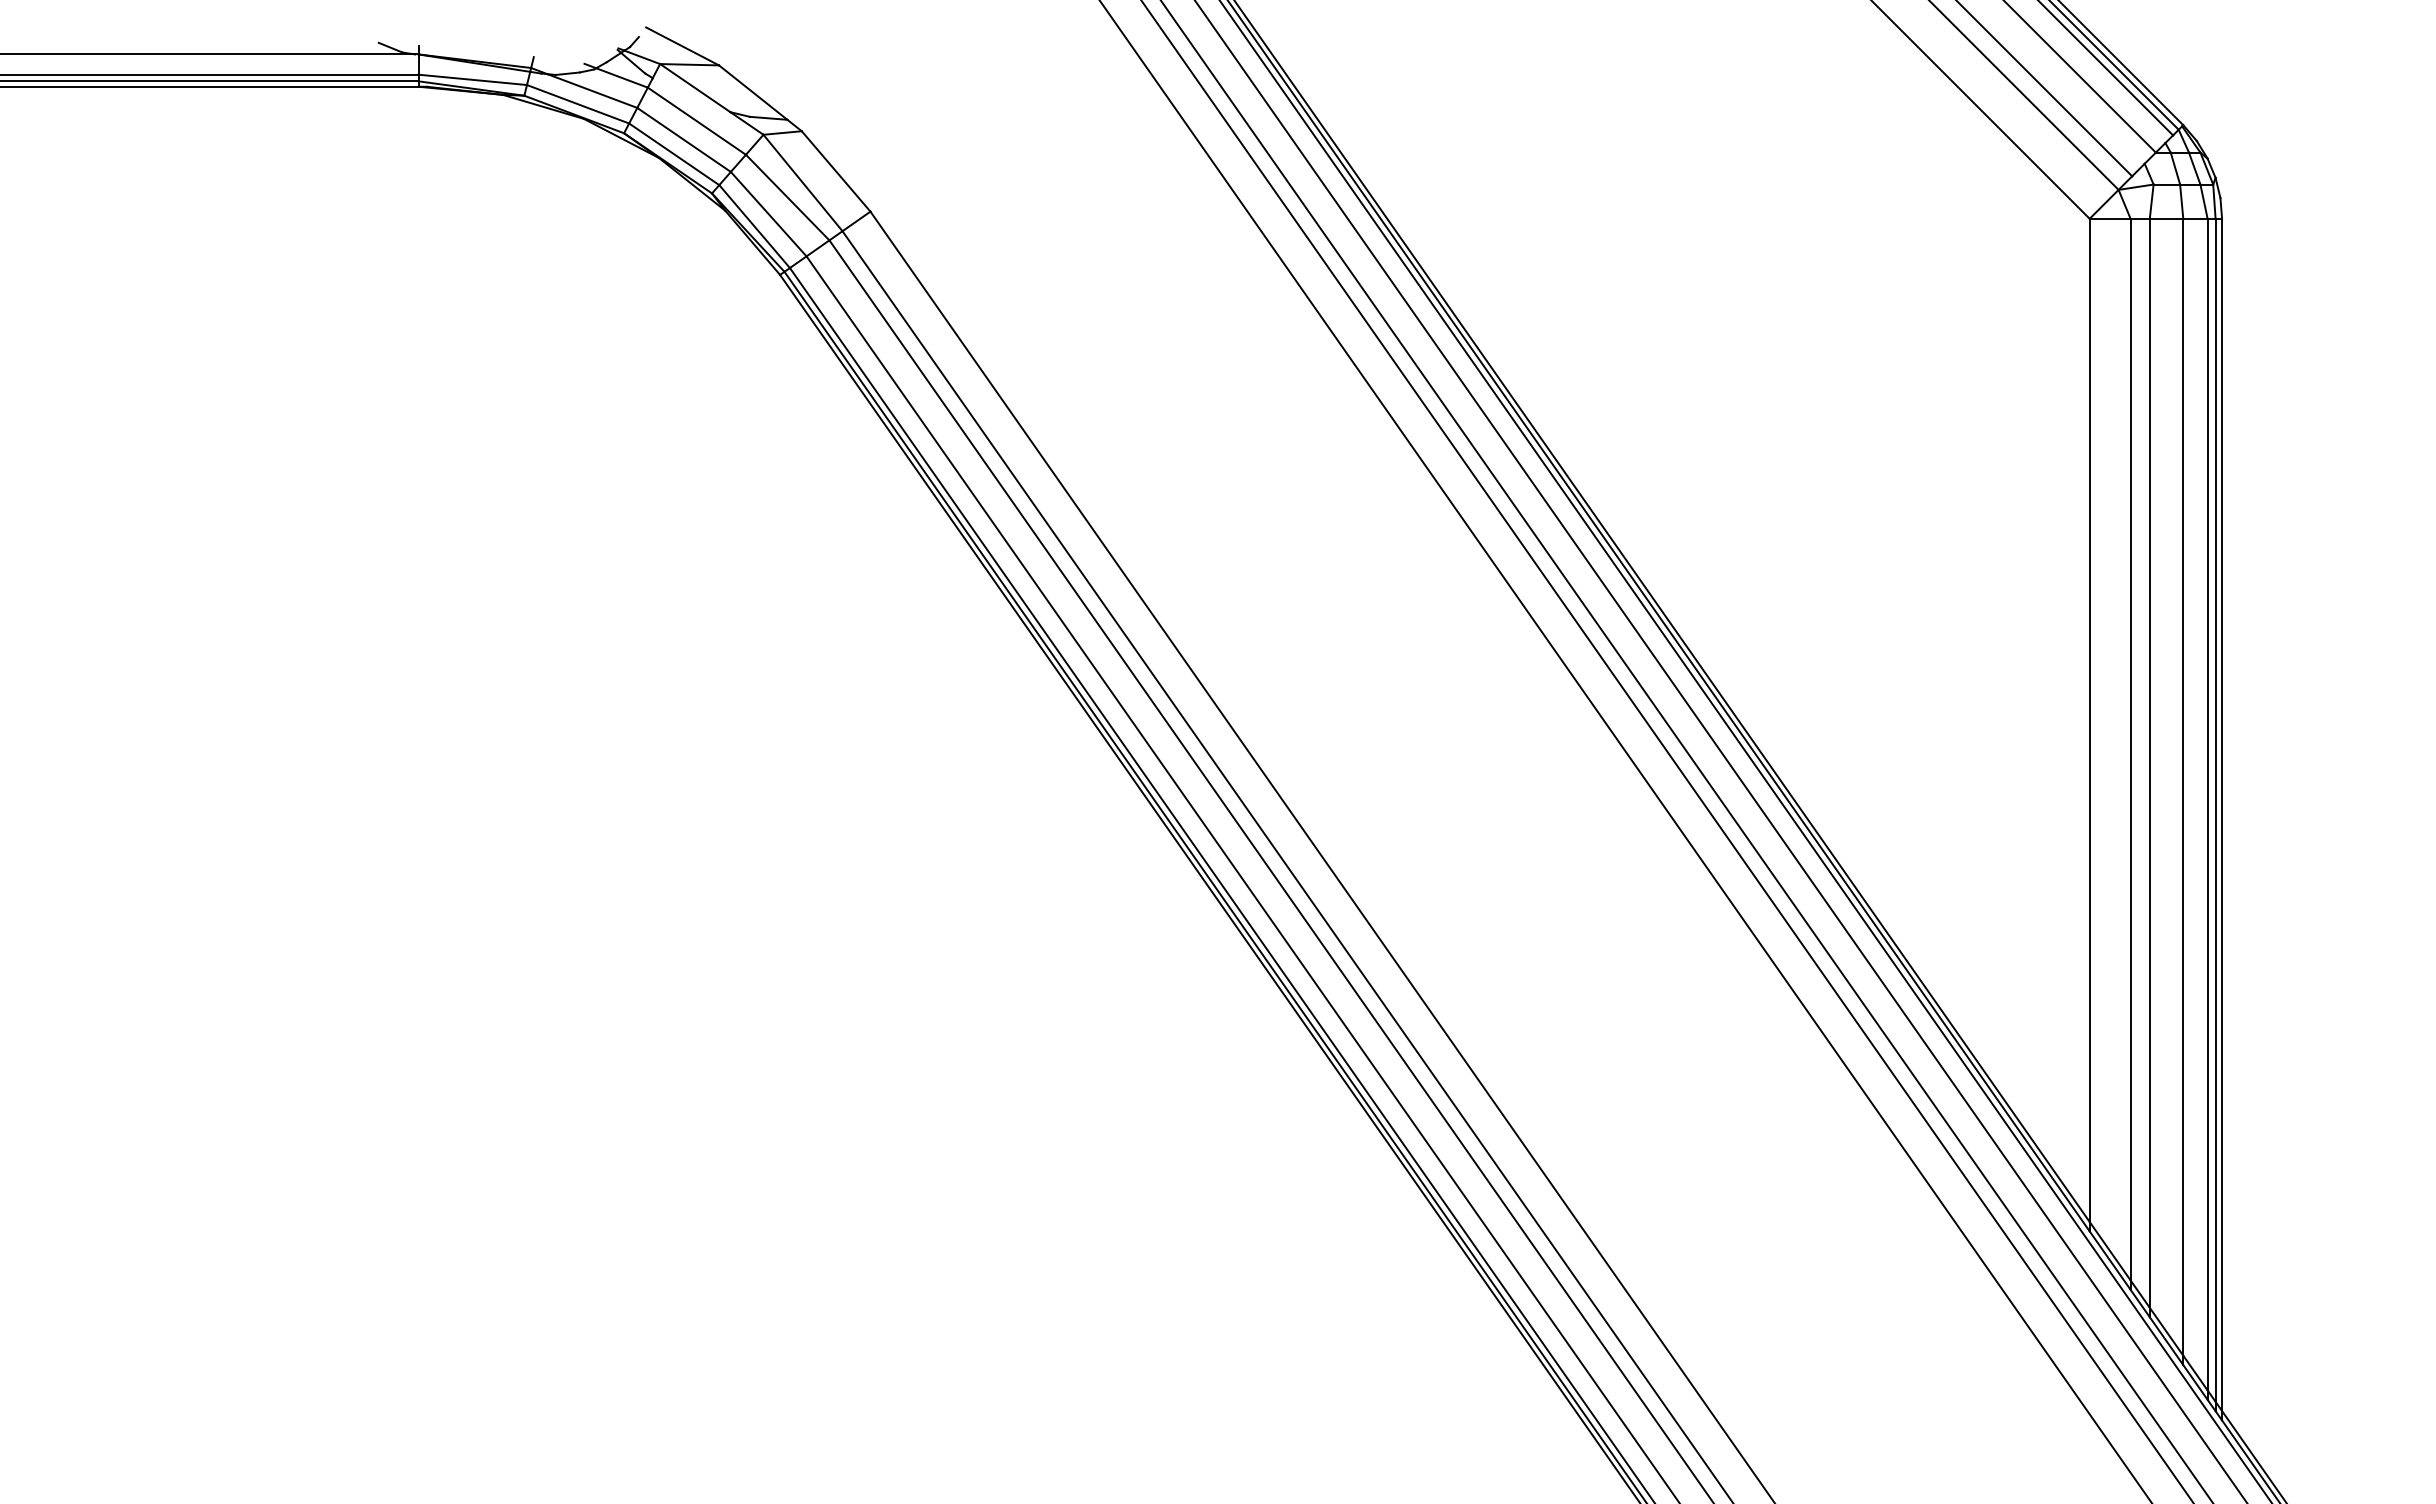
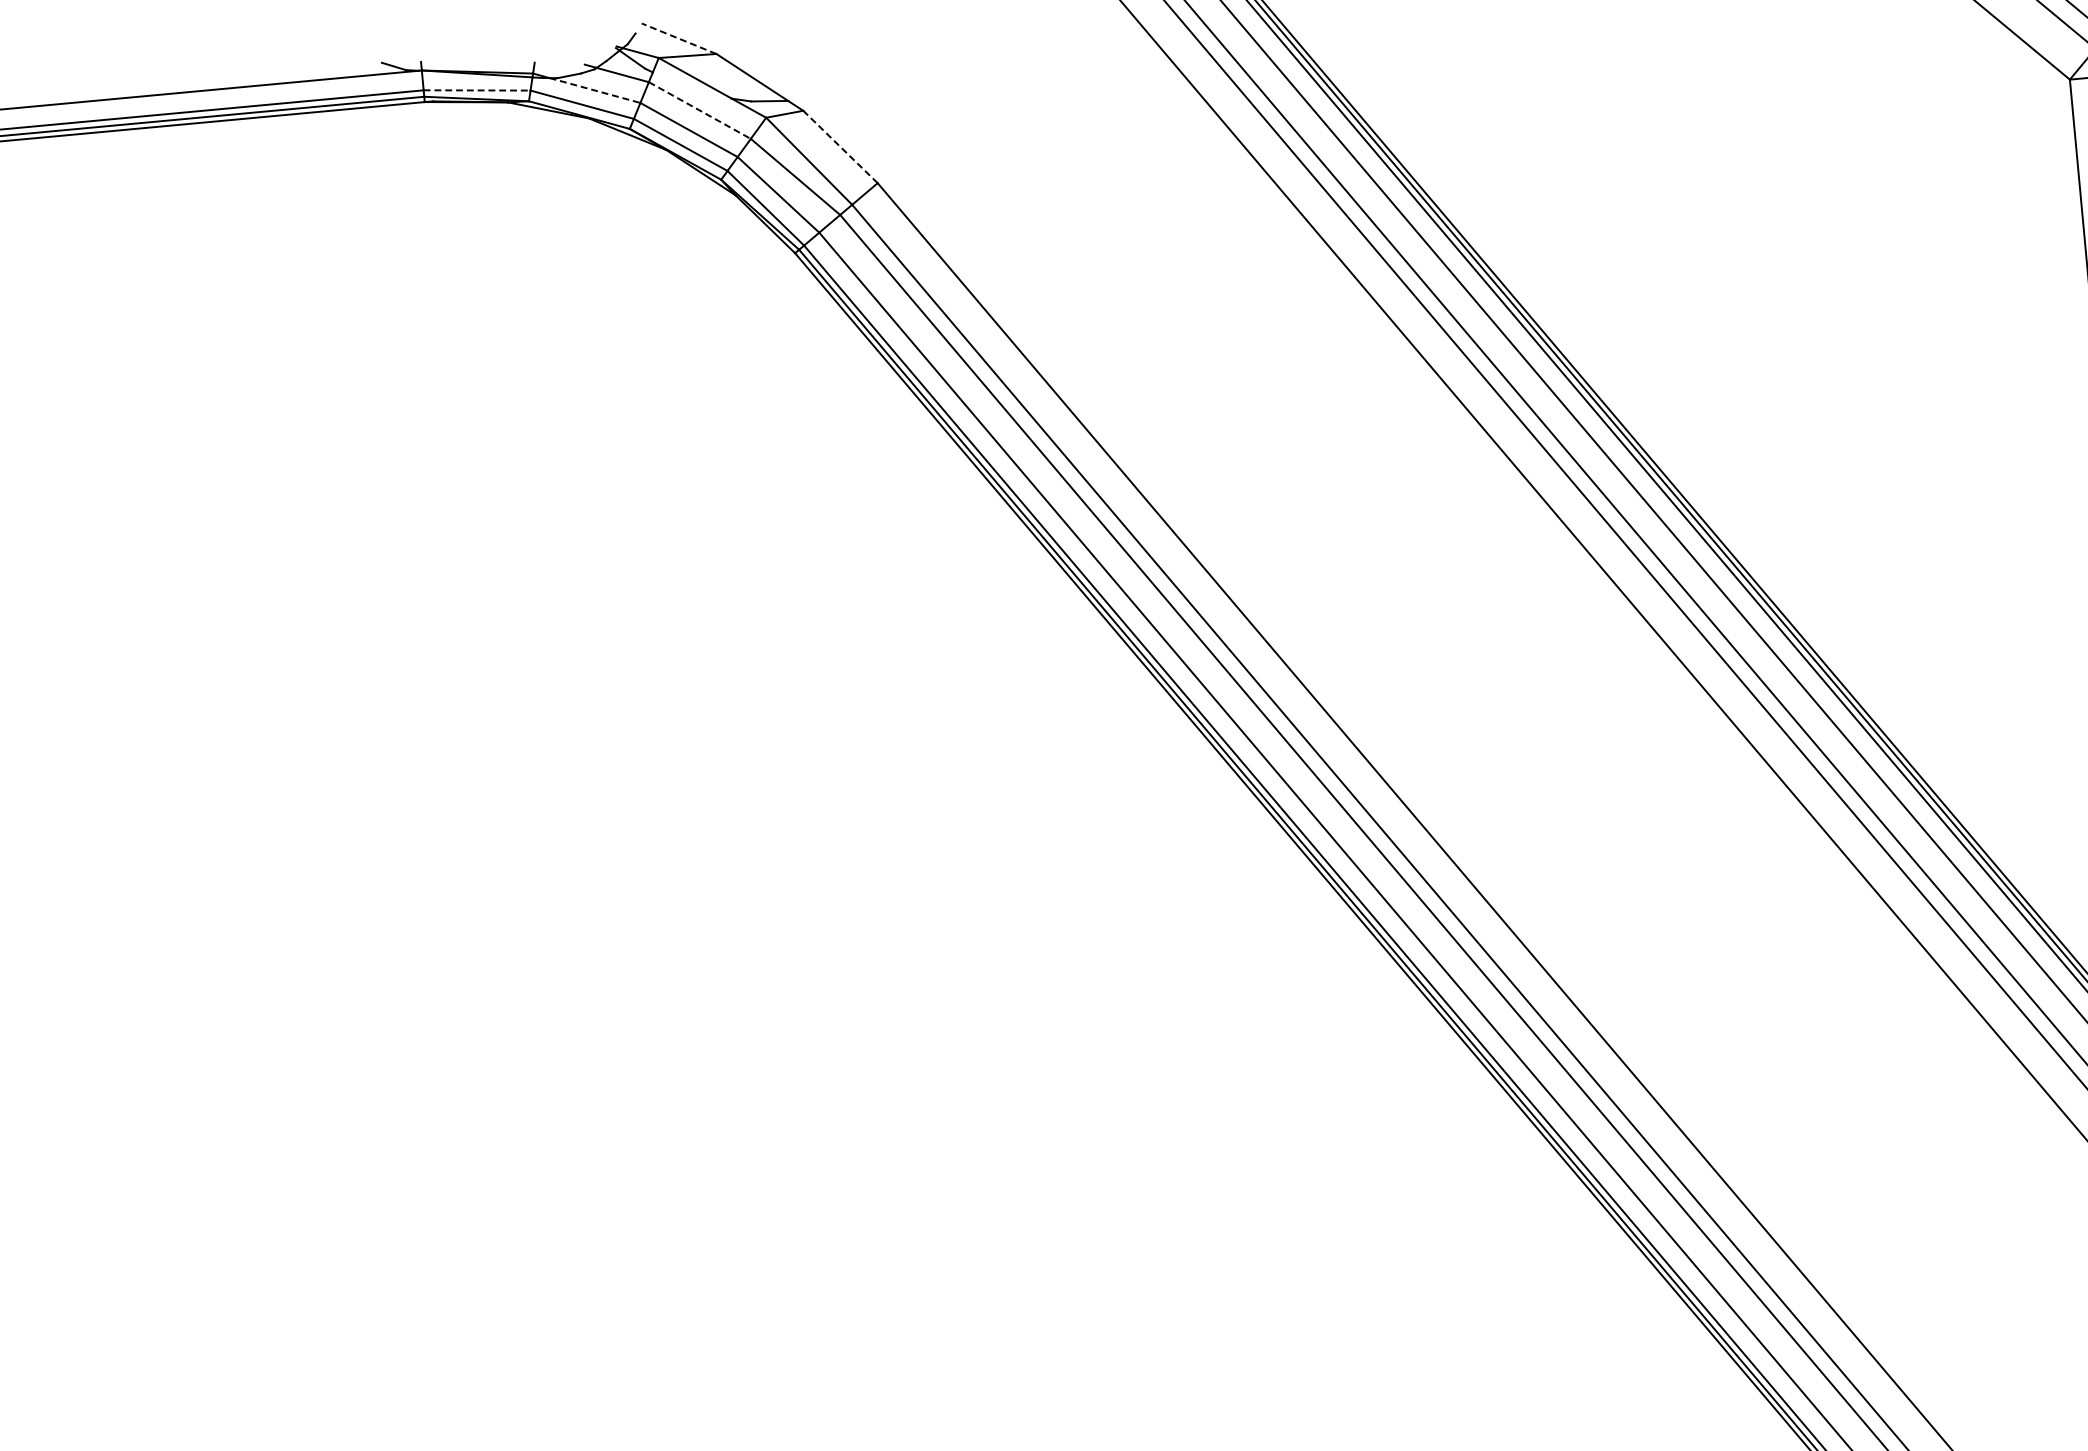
line: (682, 46) -> (679, 38), solid -> dashed
line: (473, 79) -> (477, 90), solid -> dashed
line: (592, 91) -> (595, 90), solid -> dashed
line: (697, 121) -> (700, 110), solid -> dashed
line: (836, 171) -> (840, 147), solid -> dashed

